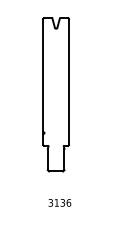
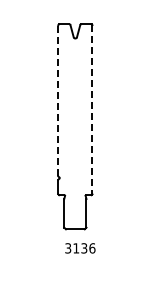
line: (43, 75) -> (58, 100), solid -> dashed
line: (68, 81) -> (92, 109), solid -> dashed
text: (59, 202) -> (80, 248), moved

